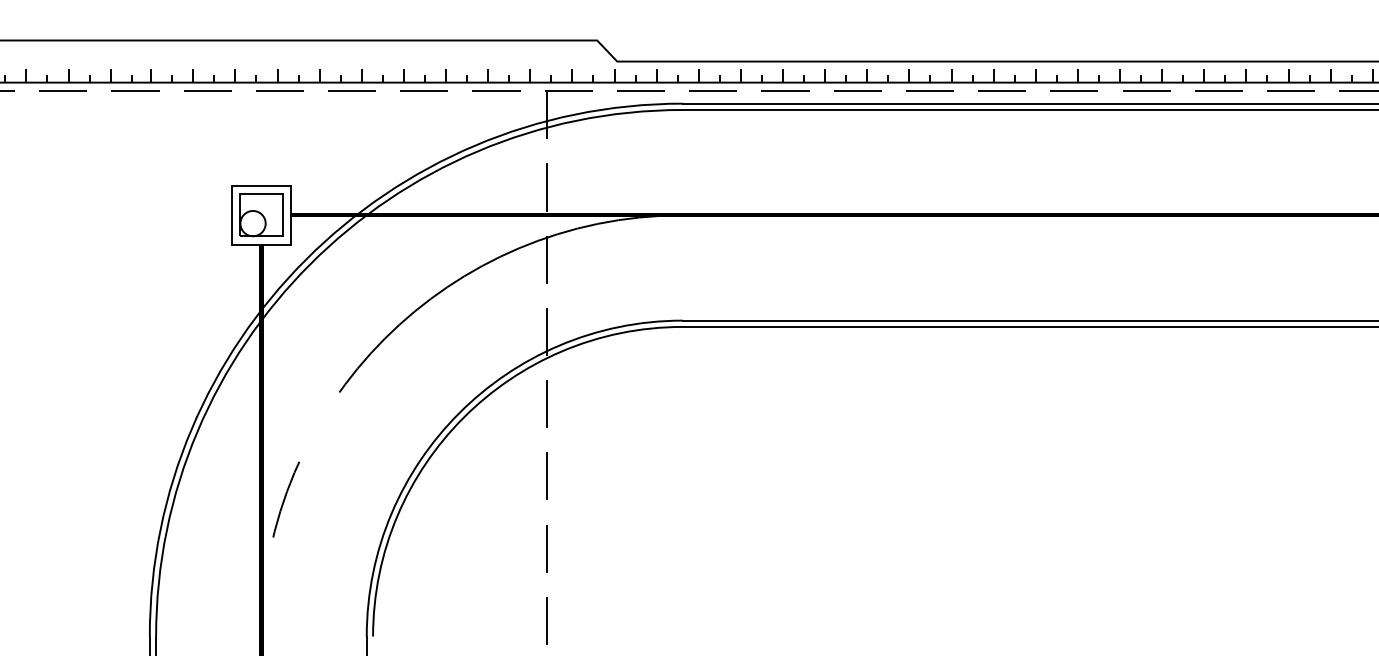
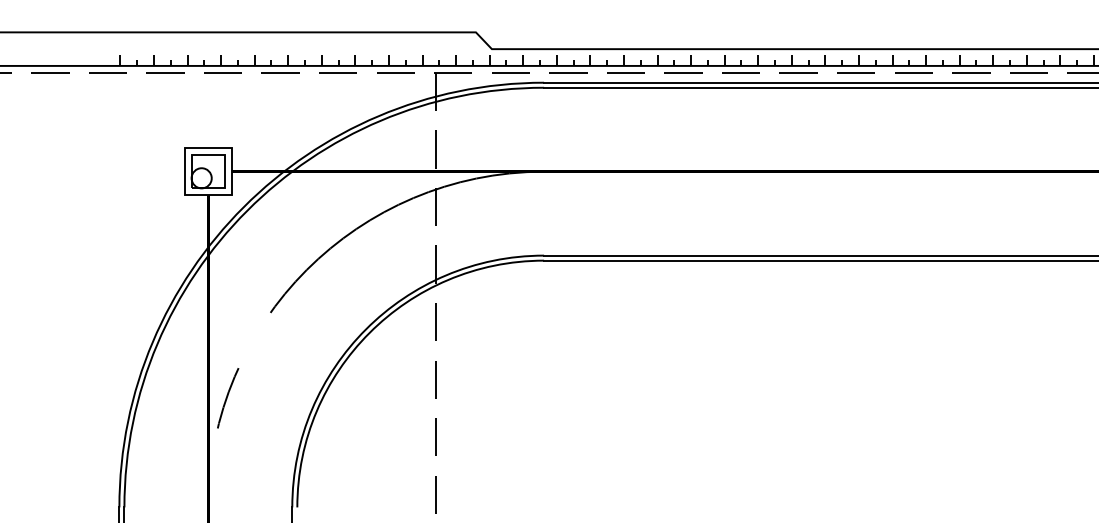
hatch: (68, 75) -> (54, 60), removed

